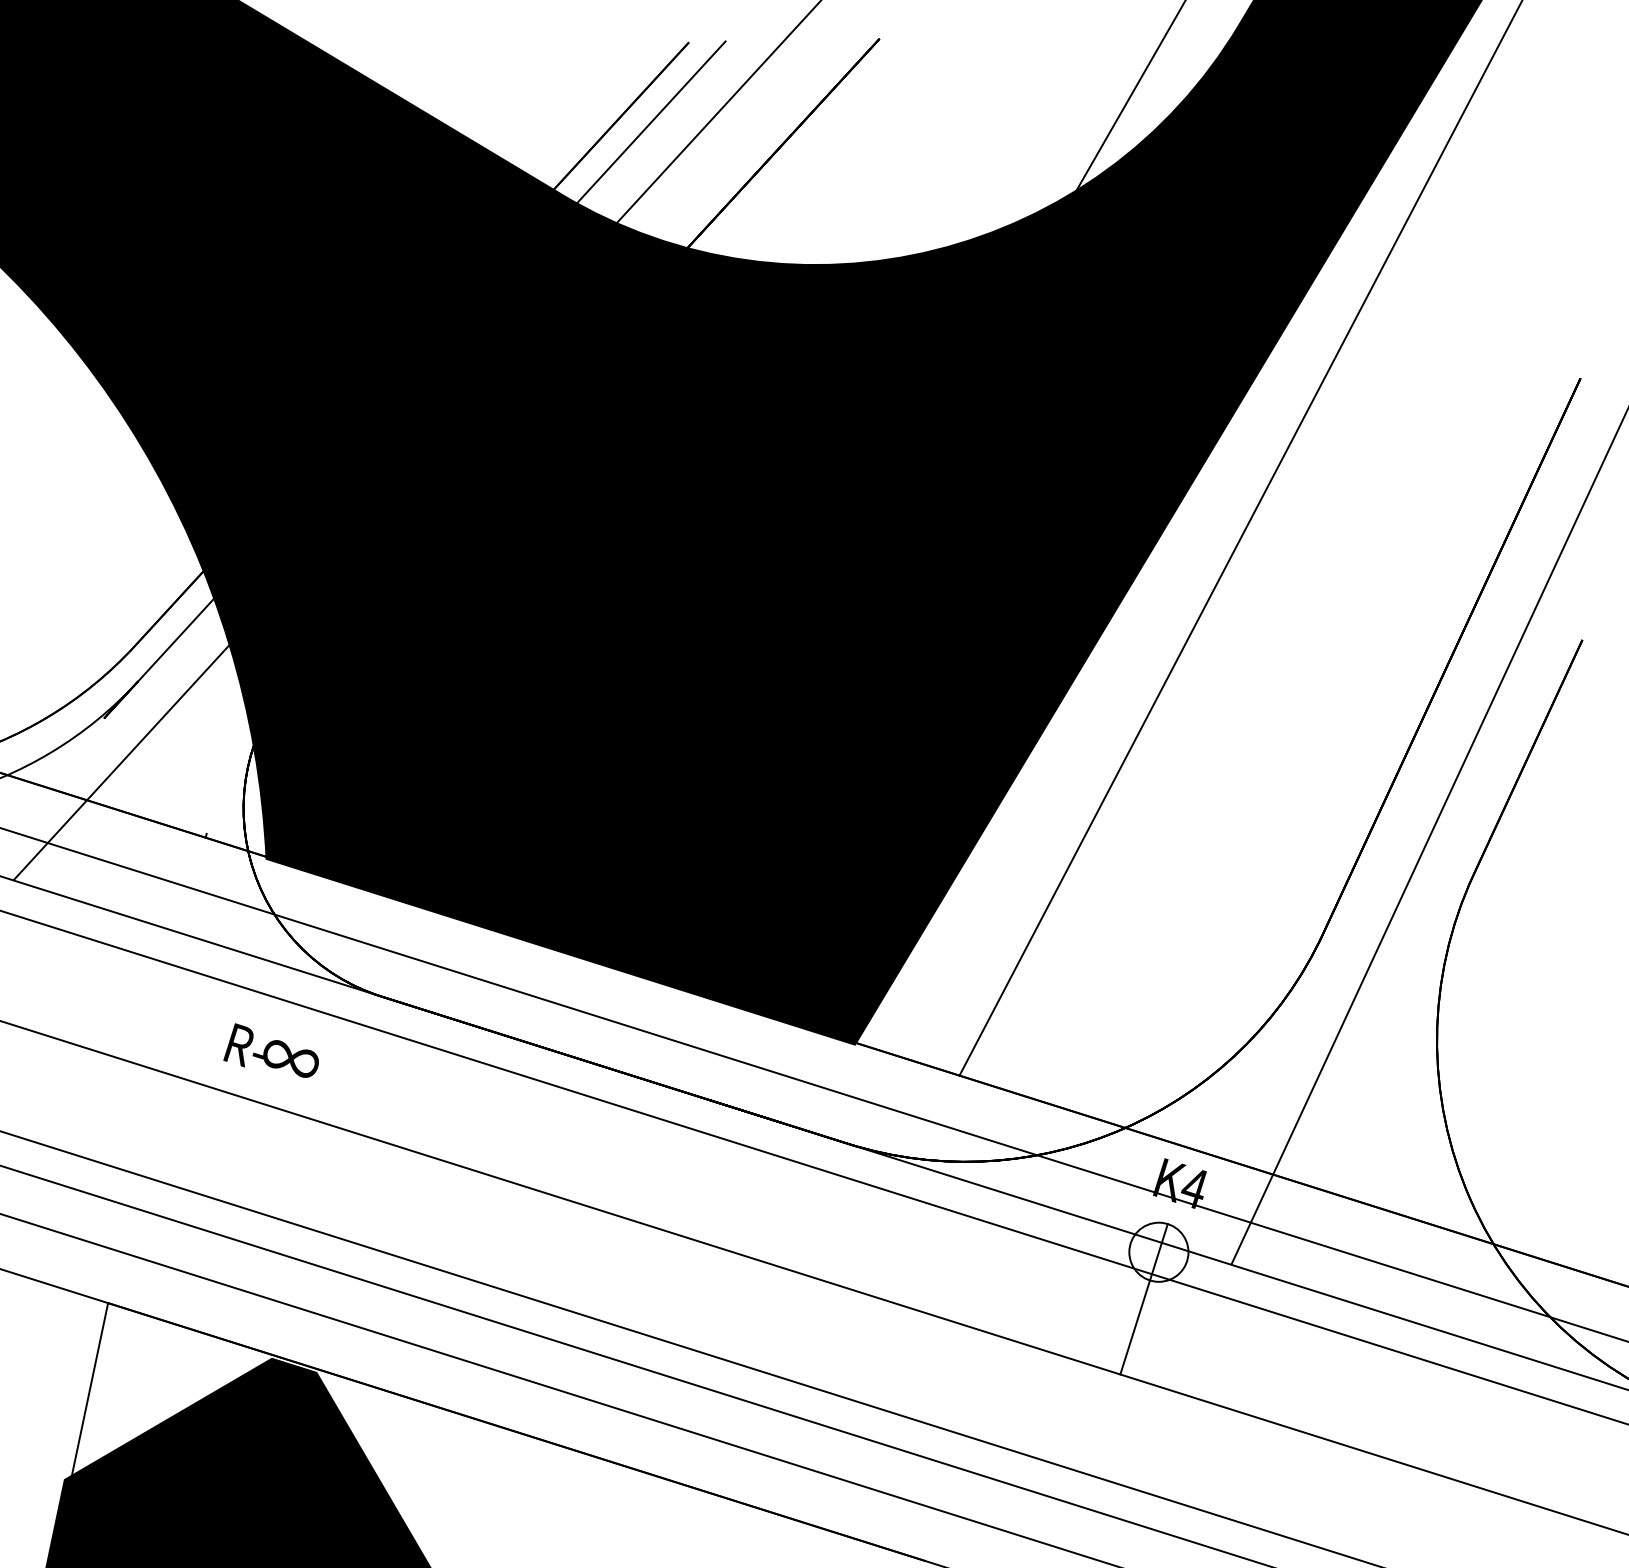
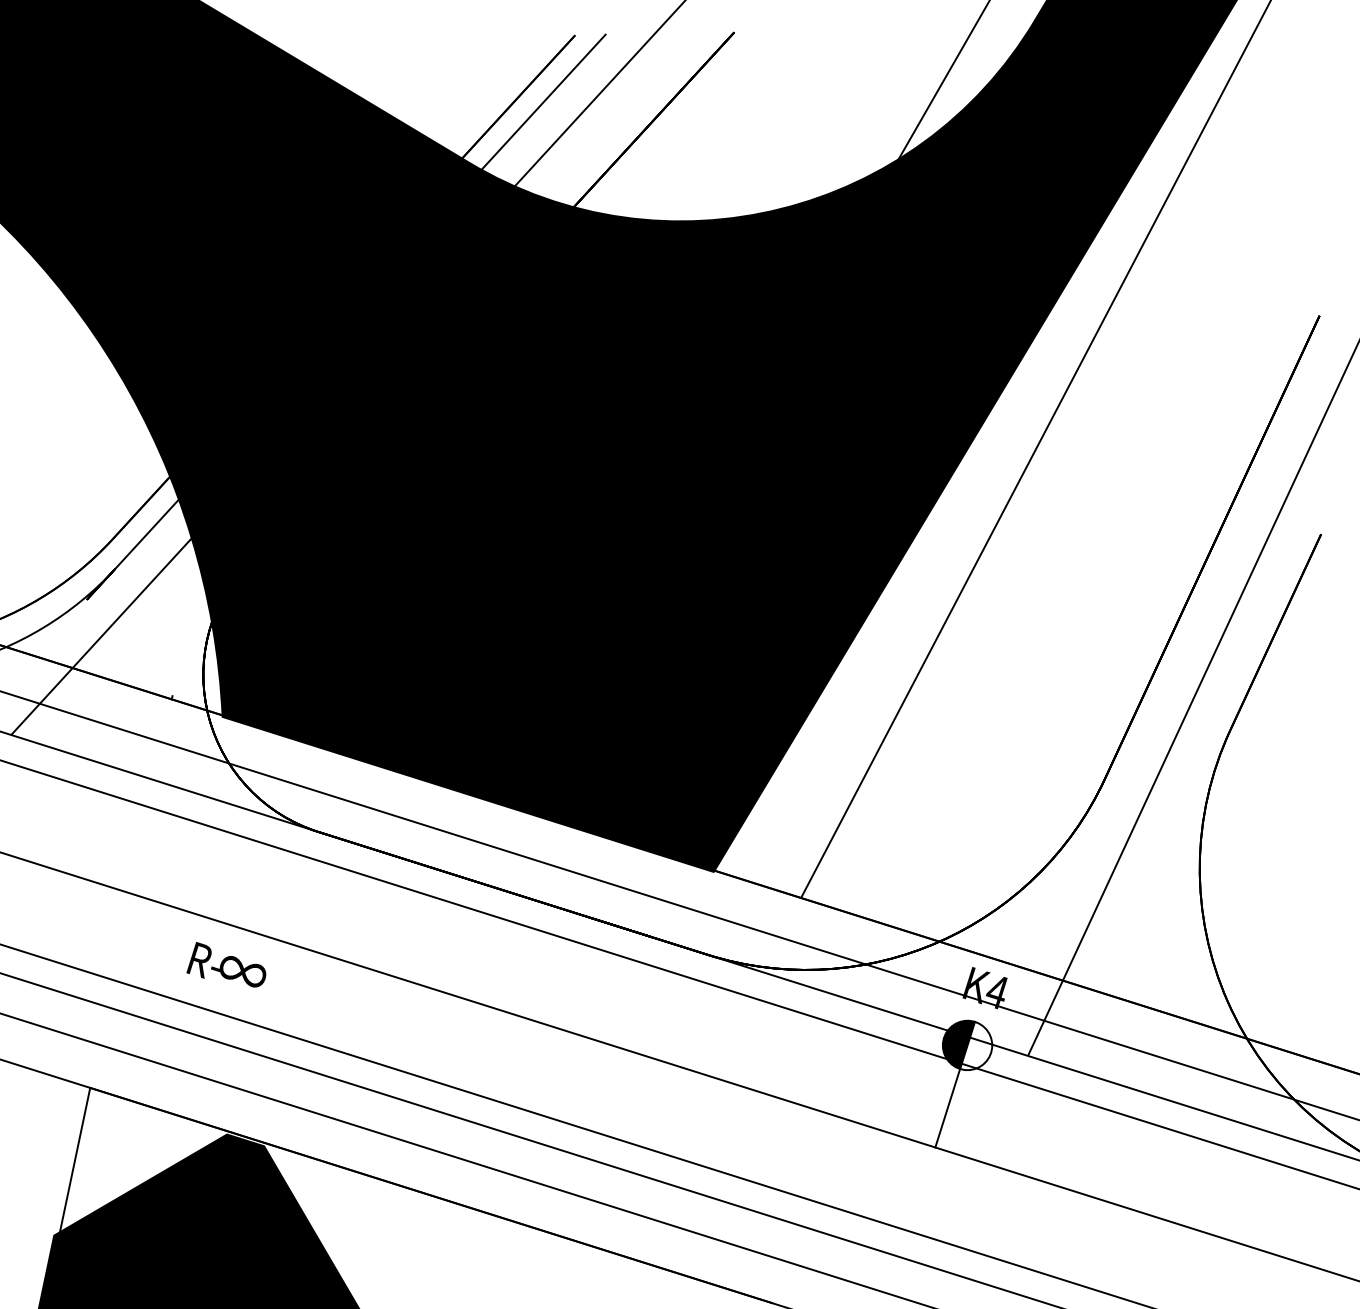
text: (270, 1050) -> (225, 964), moved
fill: (1148, 1251) -> (958, 1044), added

